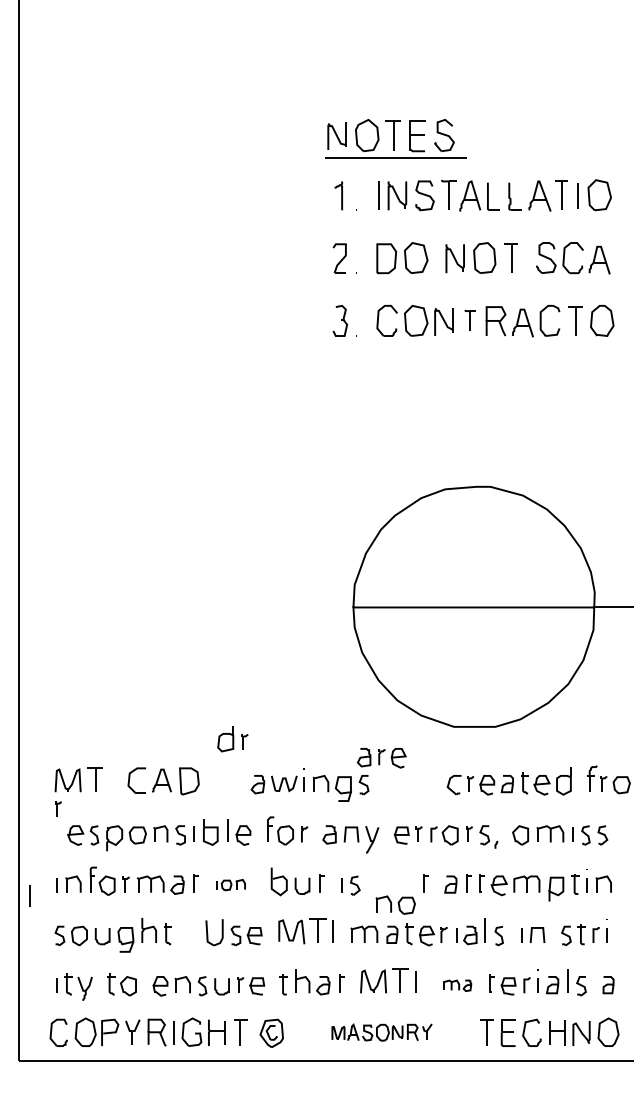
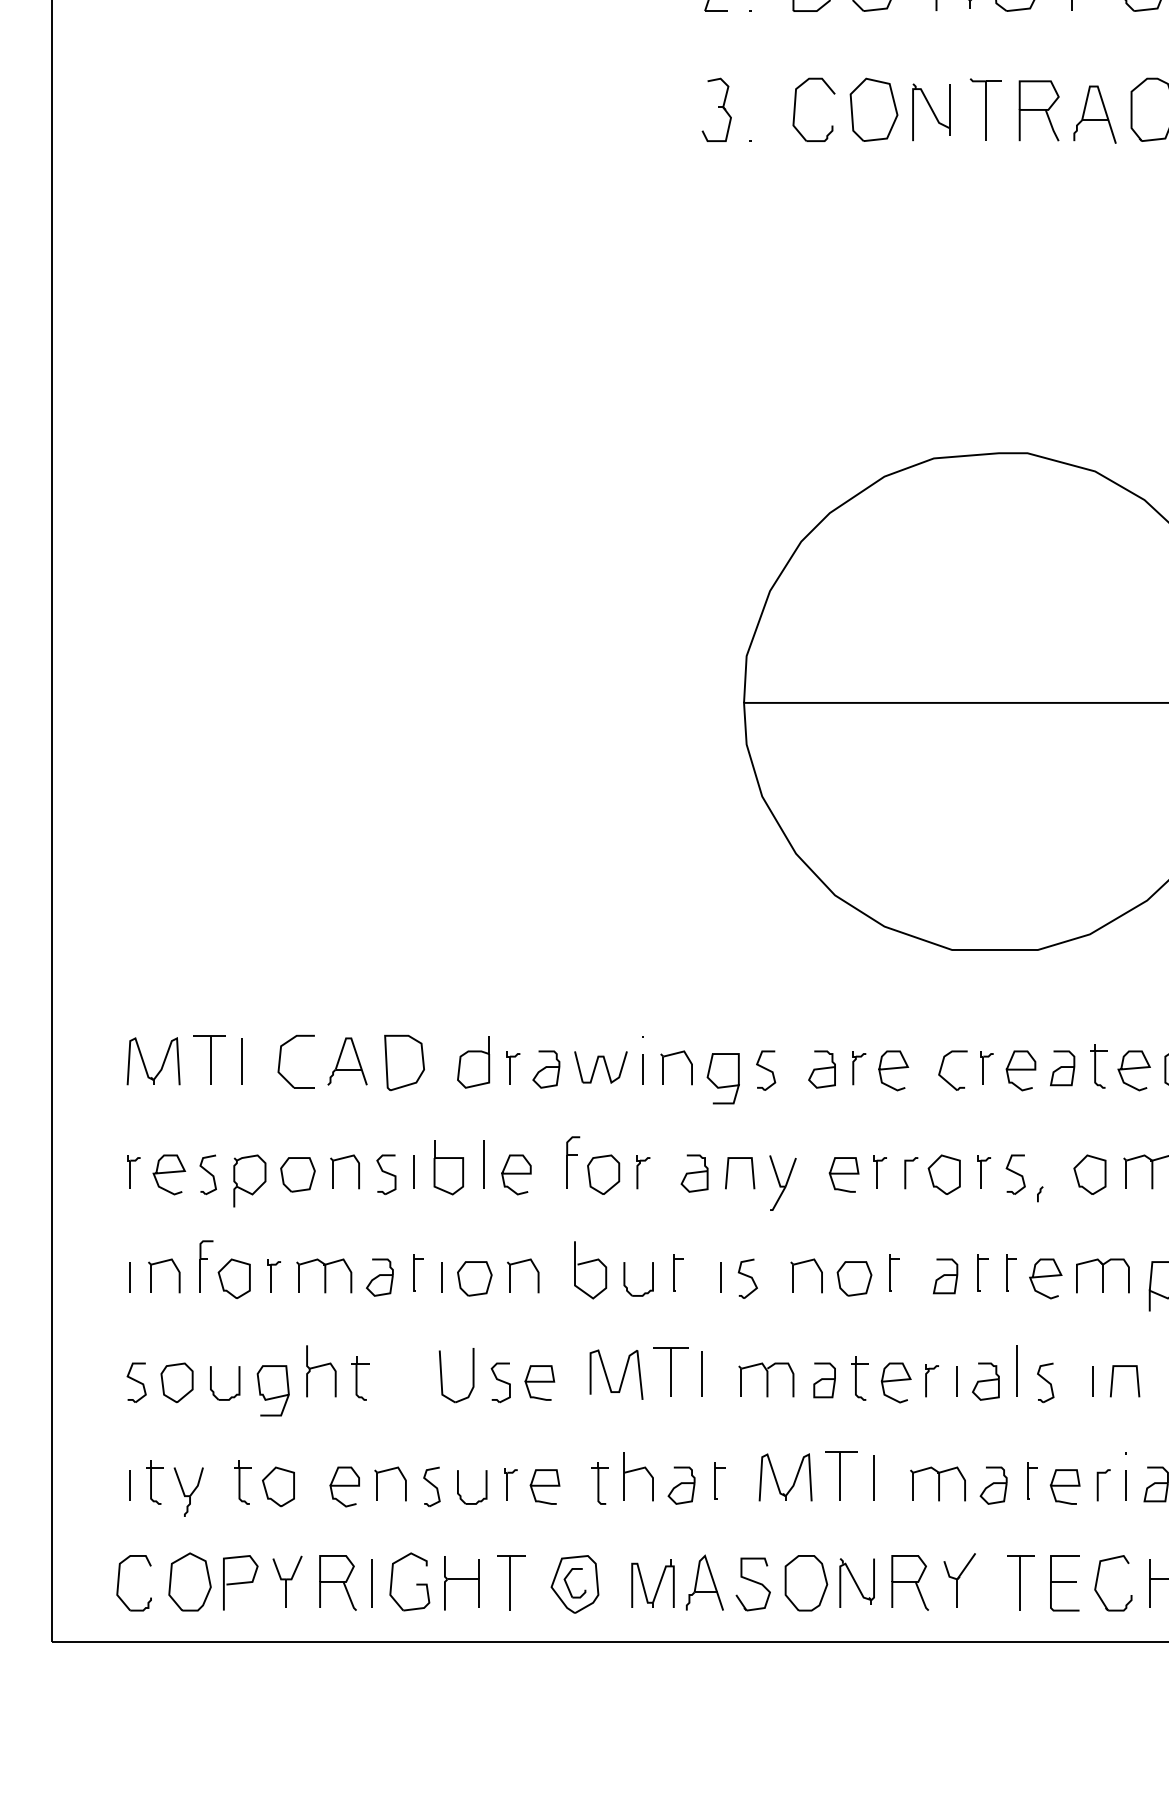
part: (469, 320) -> (984, 109), size x1.43
part: (232, 739) -> (487, 1063), moved
part: (381, 758) -> (857, 1071), moved
part: (58, 808) -> (133, 1170), moved
part: (231, 884) -> (491, 1276), size x1.67
line: (29, 895) -> (241, 1060), moved
part: (395, 904) -> (831, 1276), moved
part: (457, 985) -> (959, 1485), size x1.67
part: (381, 1032) -> (802, 1582), size x1.67

